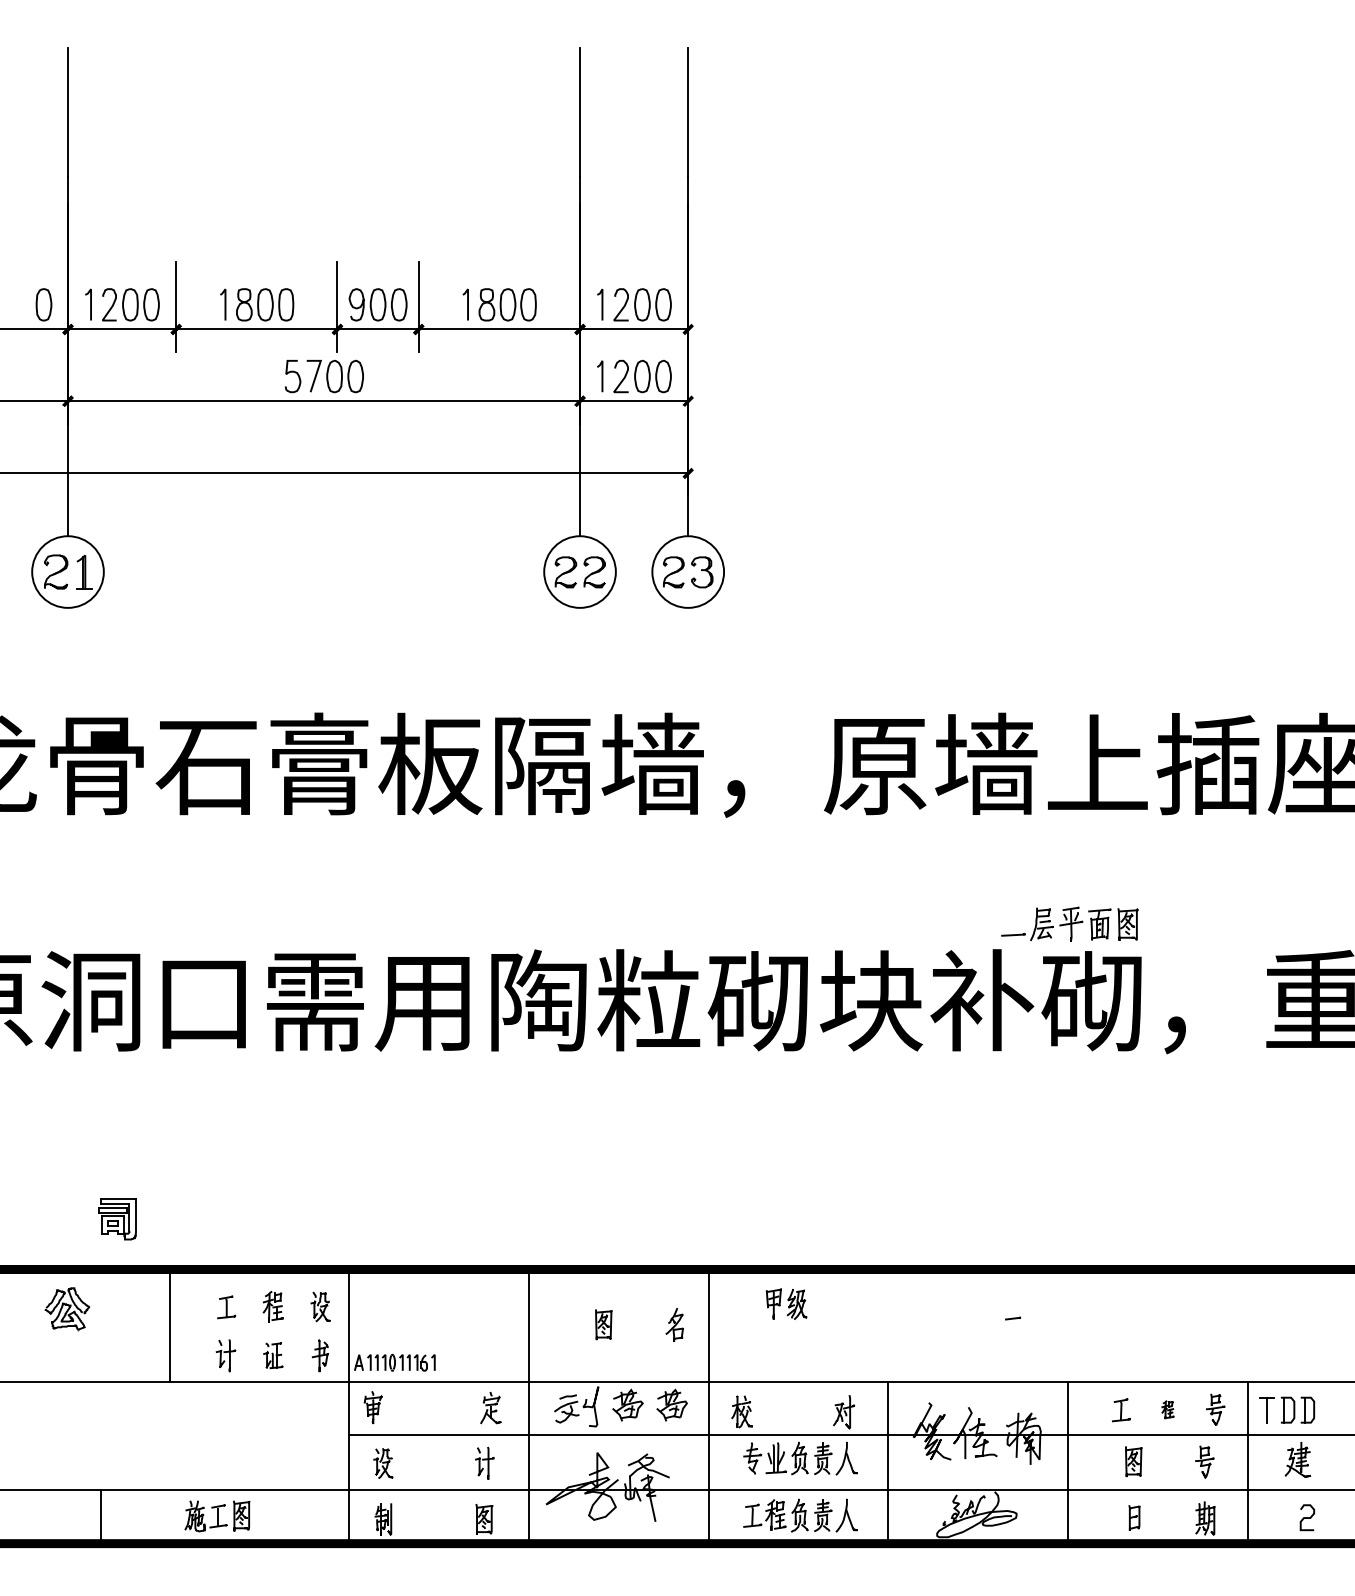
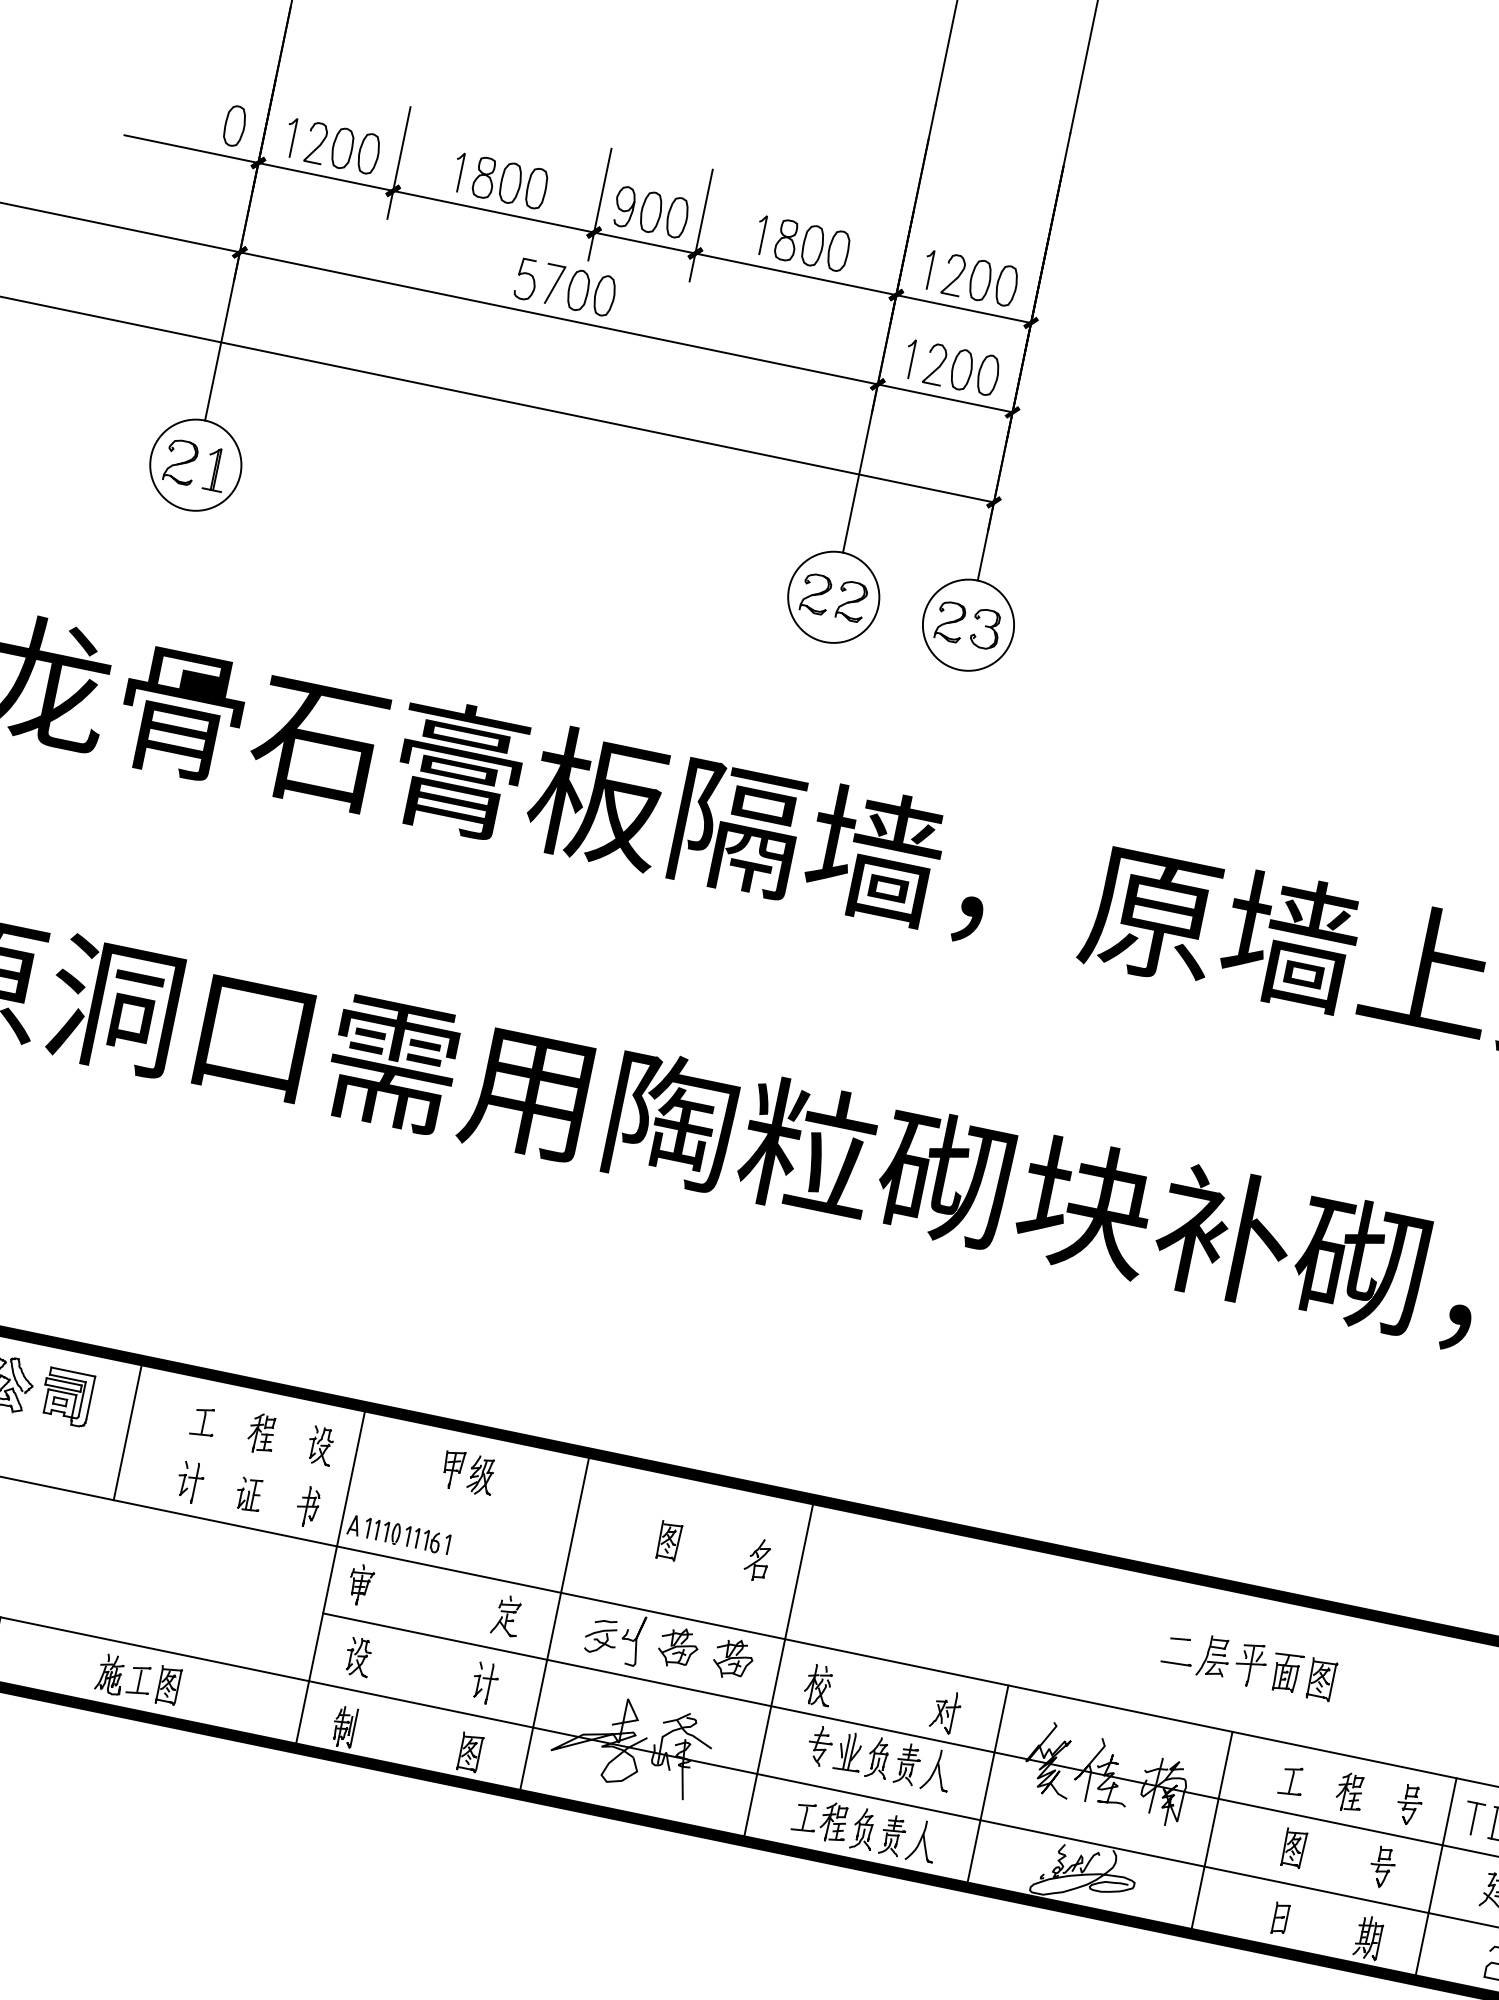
part: (1069, 923) -> (1248, 1663), moved
part: (117, 1219) -> (66, 1397), moved
part: (786, 1303) -> (468, 1472), moved
part: (1167, 1409) -> (1349, 1792), size x1.67

